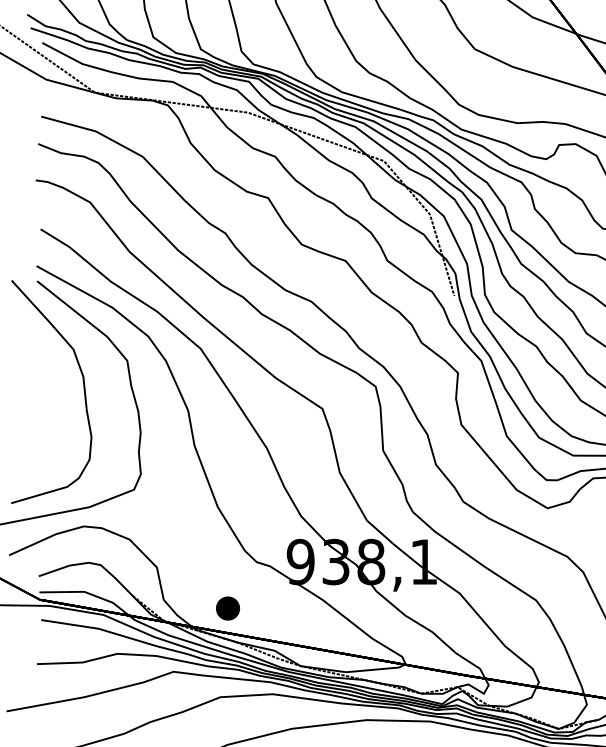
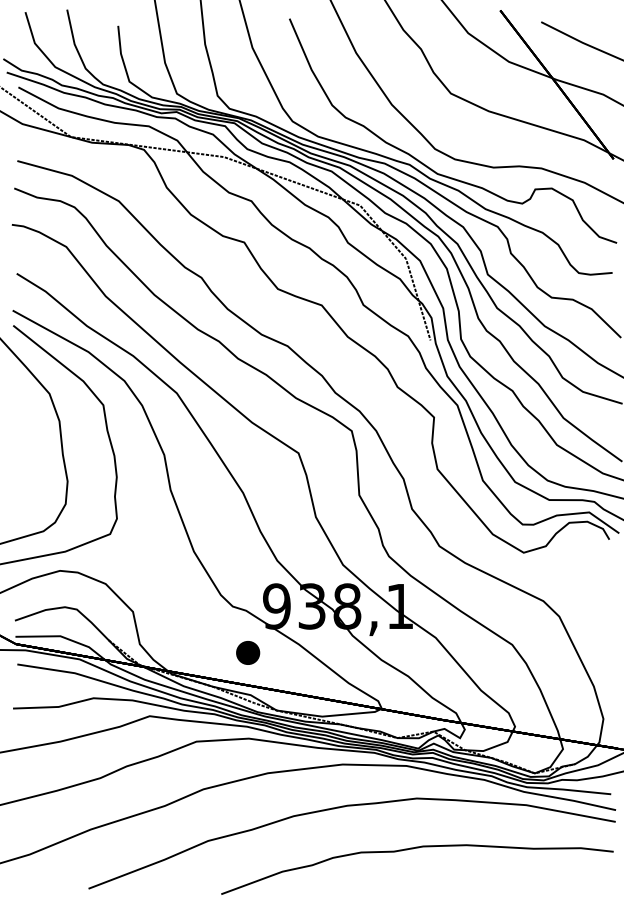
part: (228, 608) -> (248, 652), moved

